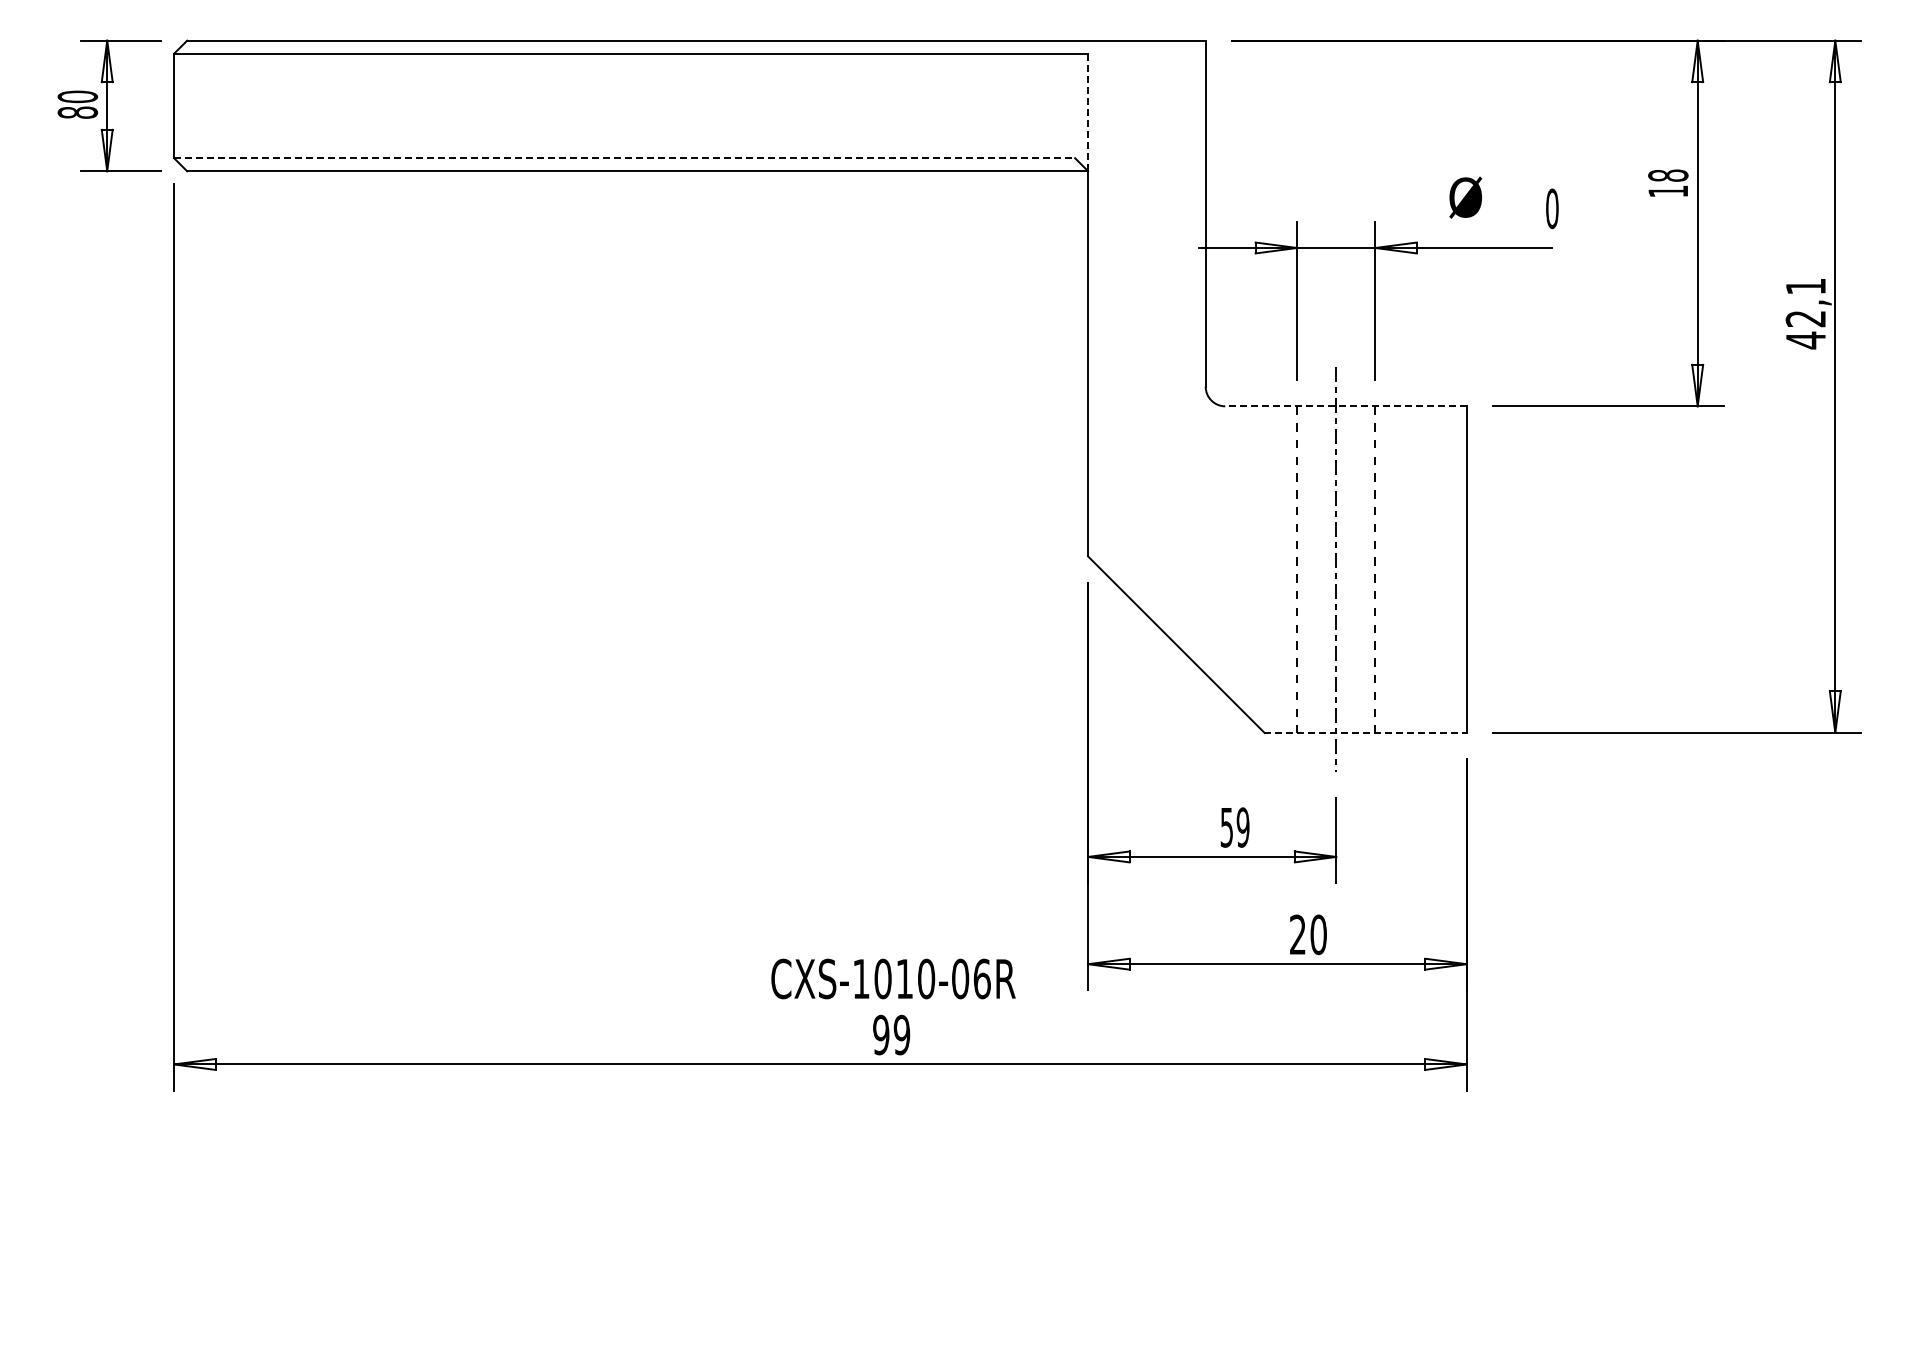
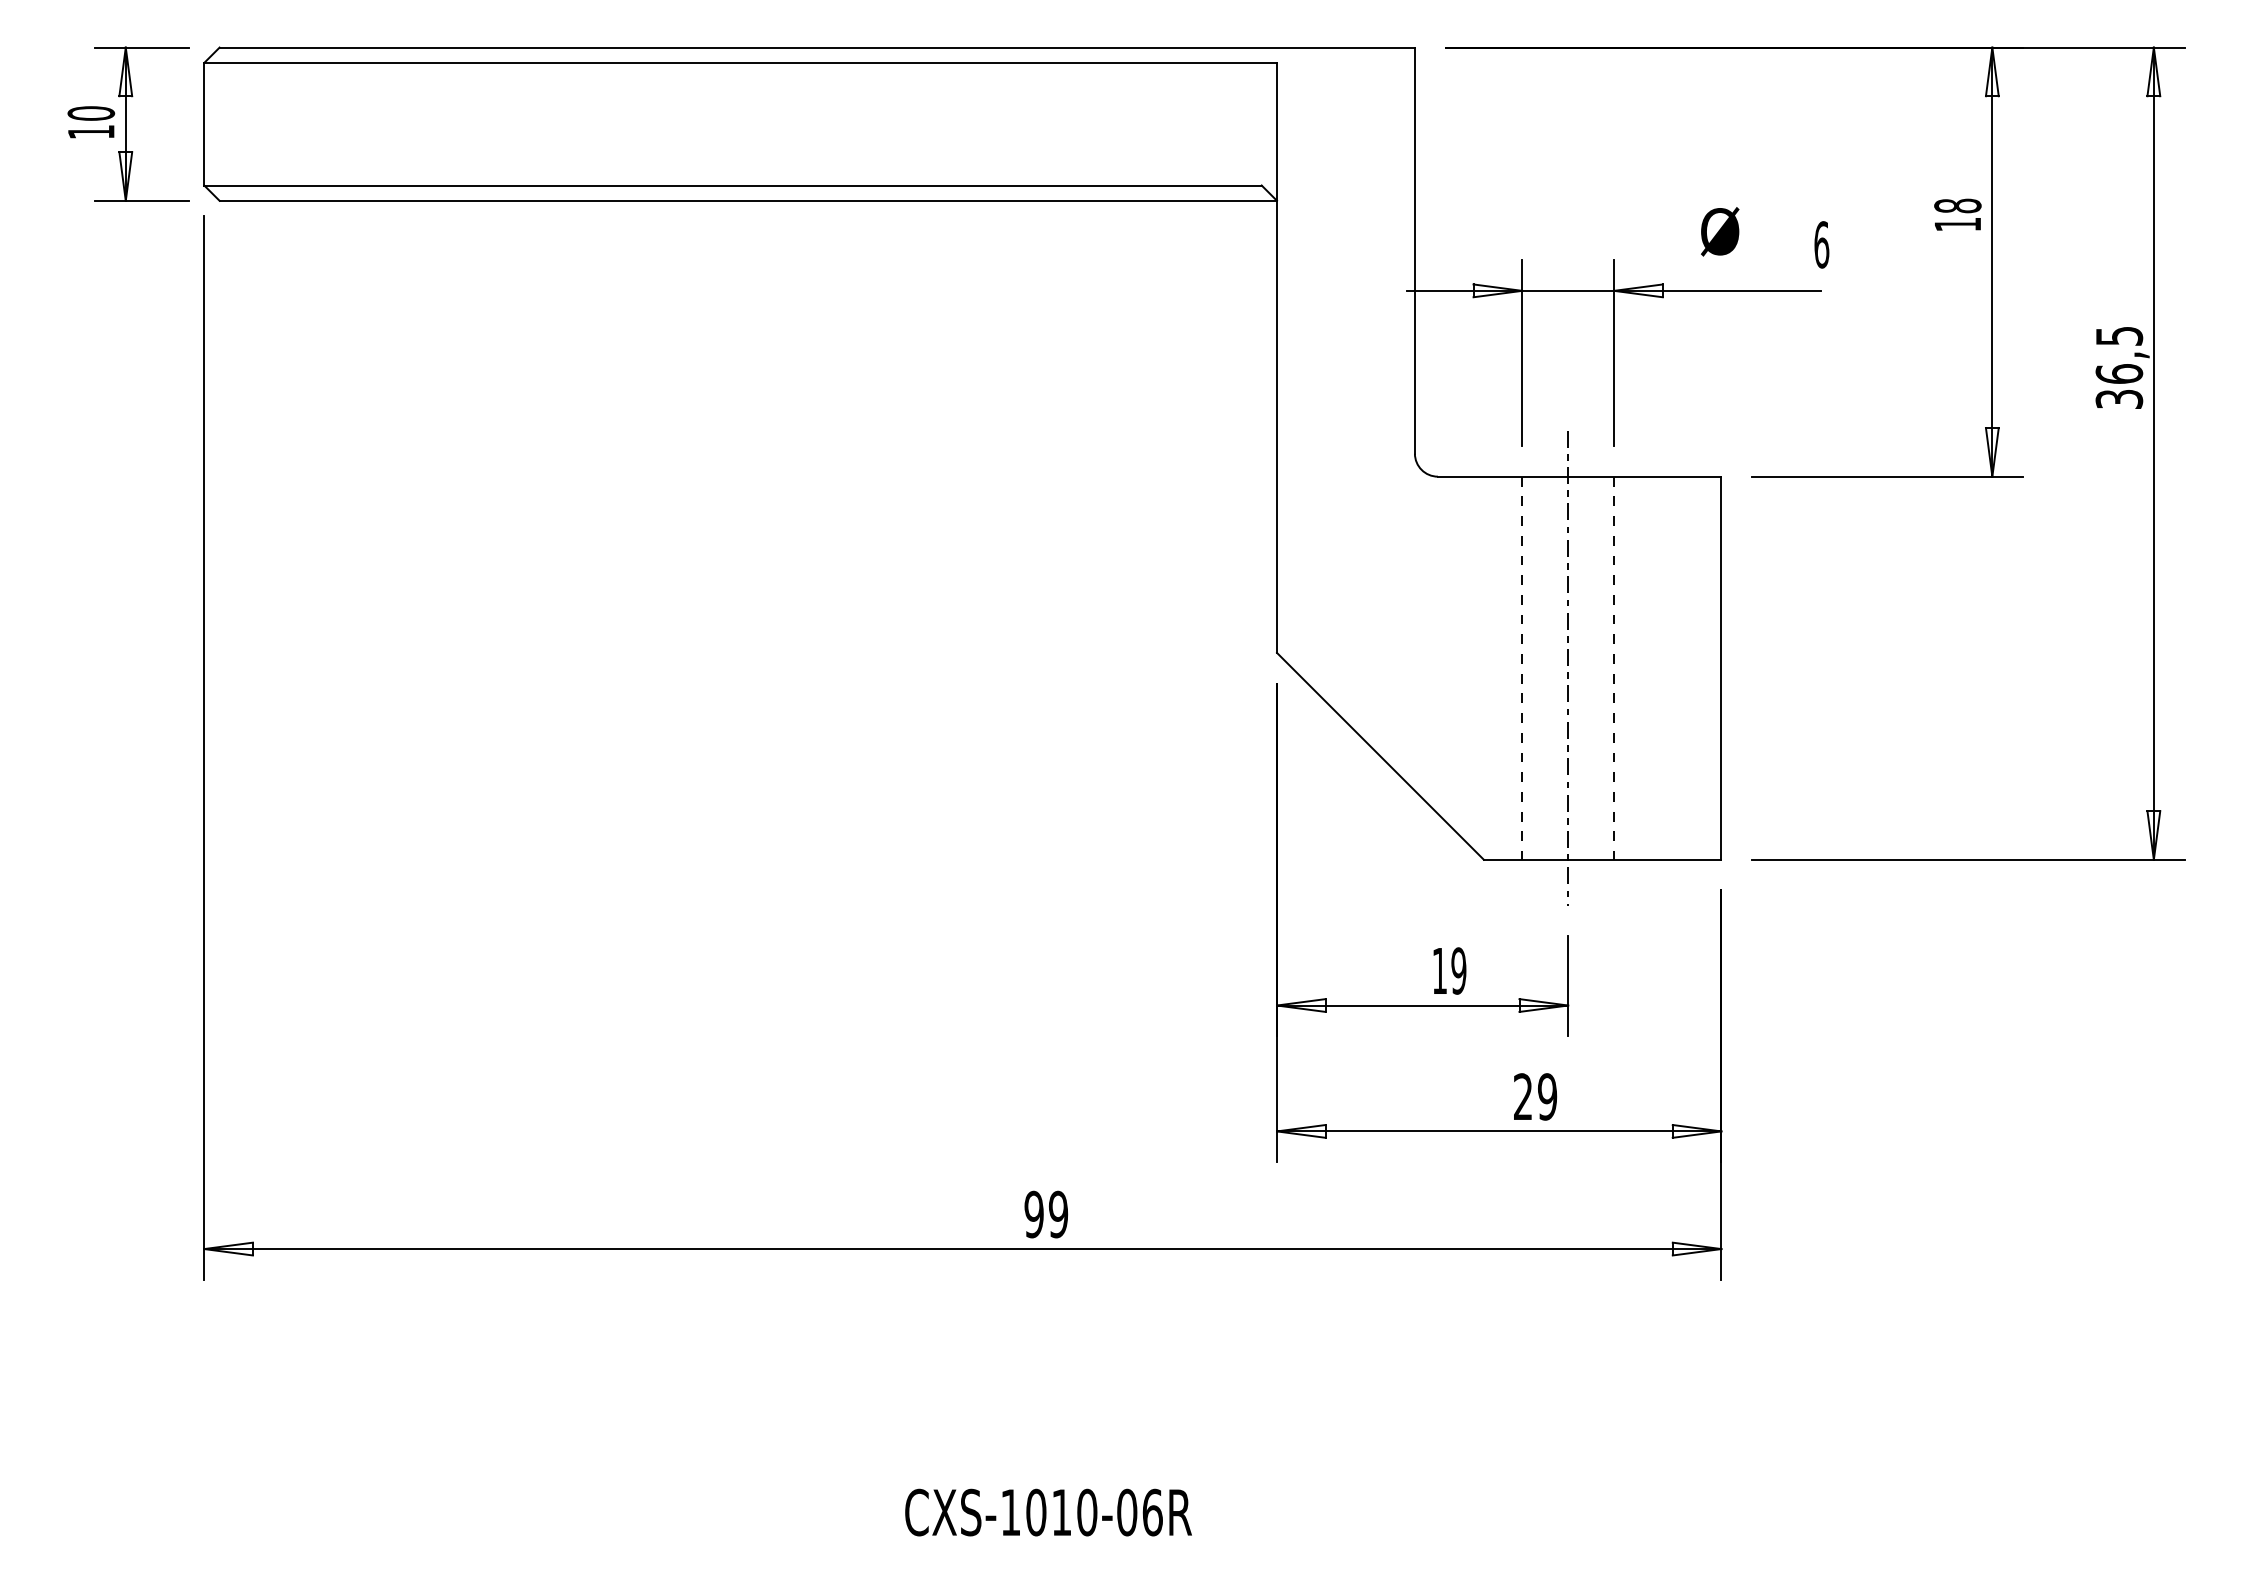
text: (77, 112) -> (90, 131), 80 -> 10
line: (1088, 112) -> (1277, 131), dashed -> solid
line: (625, 158) -> (734, 185), dashed -> solid
text: (1552, 208) -> (1821, 244), 0 -> 6
text: (1805, 313) -> (2118, 367), 42,1 -> 36,5
line: (1346, 406) -> (1580, 476), dashed -> solid
line: (1366, 732) -> (1603, 859), dashed -> solid
text: (1226, 827) -> (1439, 970), 59 -> 19
text: (1318, 934) -> (1547, 1096), 20 -> 29
text: (893, 978) -> (1048, 1512), moved

